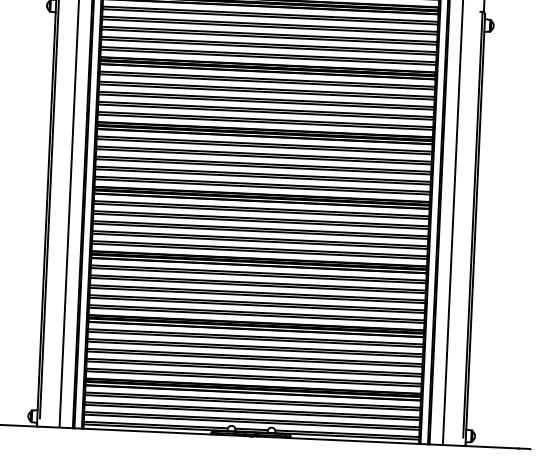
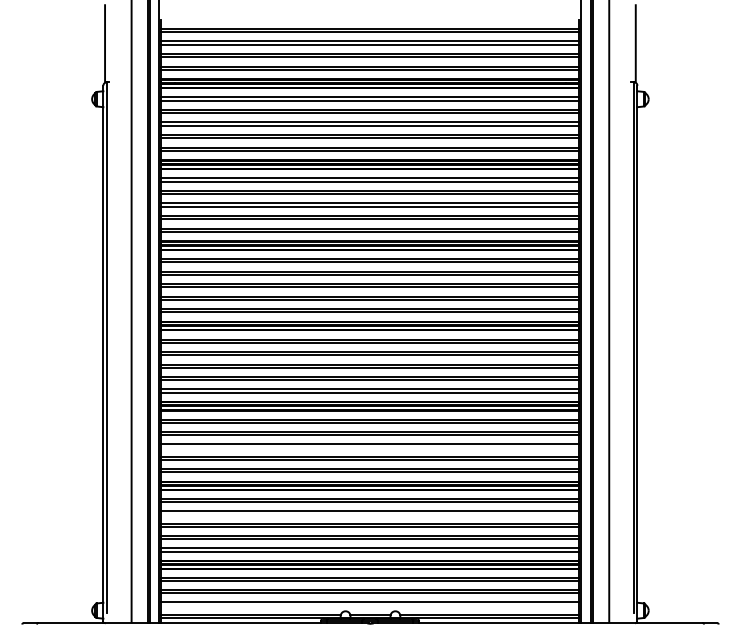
line: (257, 295) -> (370, 447), removed
line: (255, 349) -> (370, 514), removed
line: (251, 422) -> (370, 605), removed

